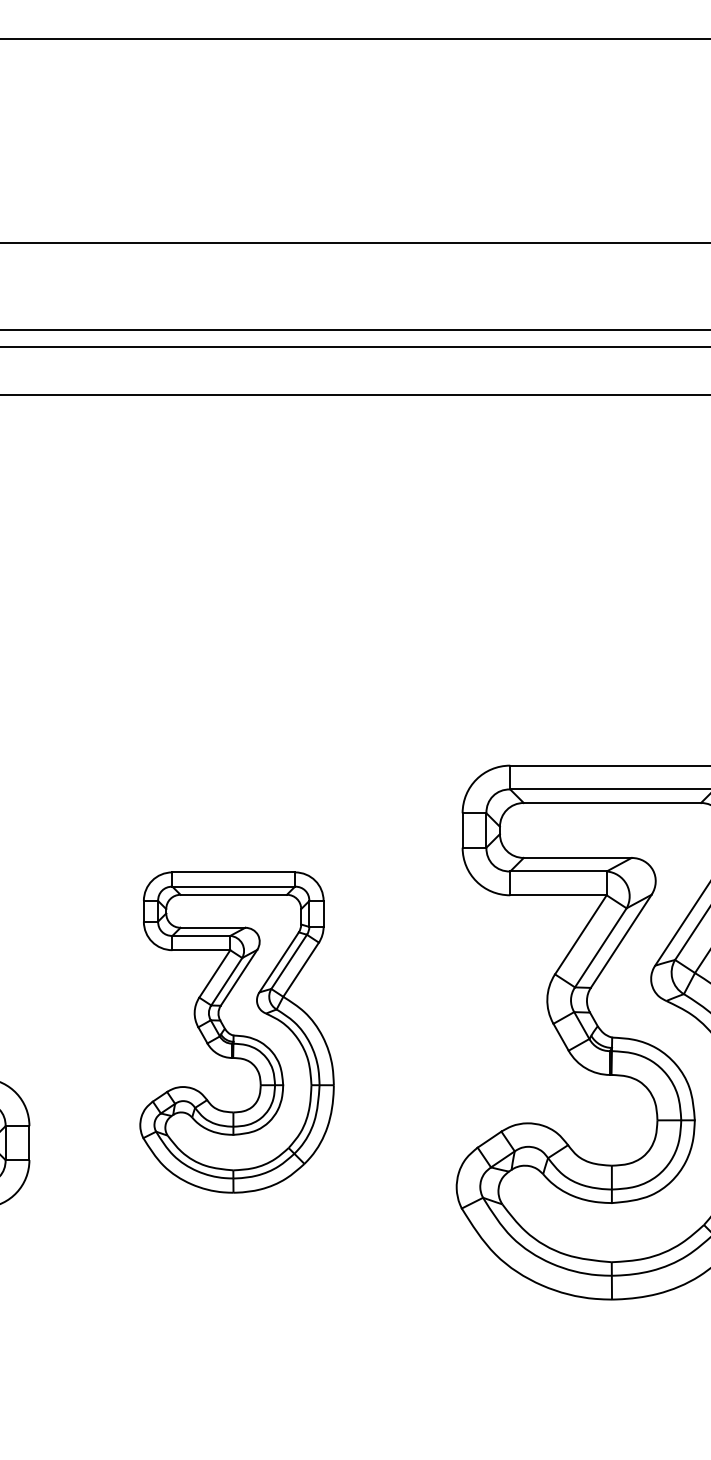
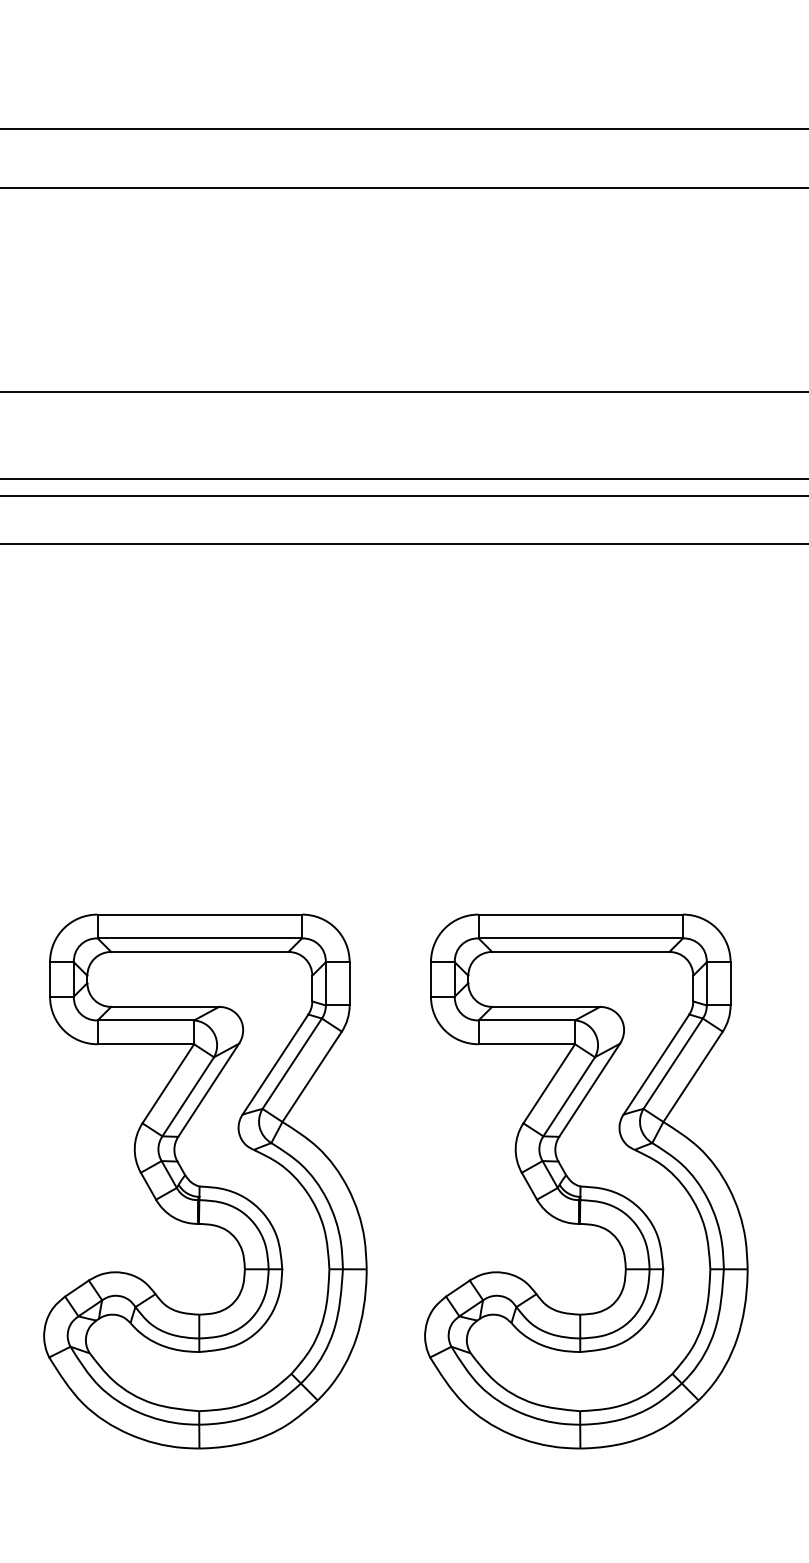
part: (237, 1032) -> (205, 1181), size x1.67

